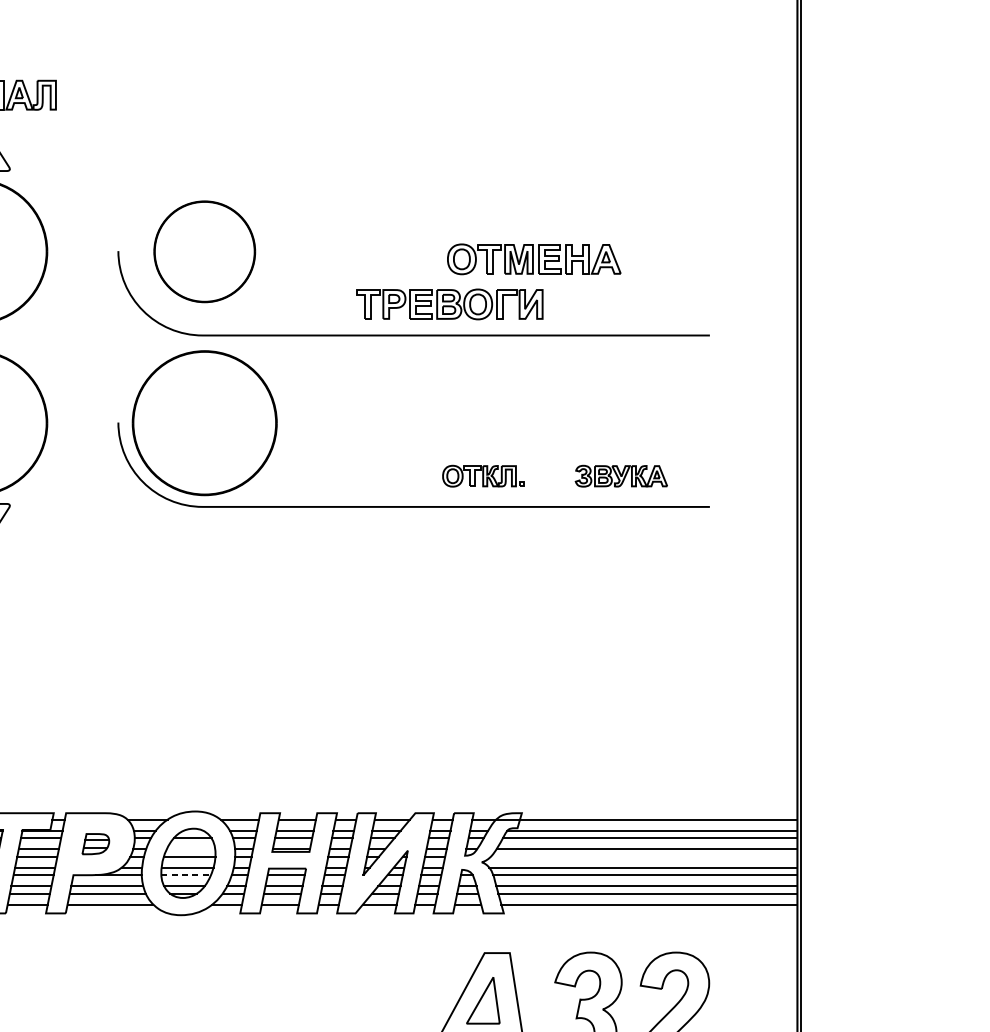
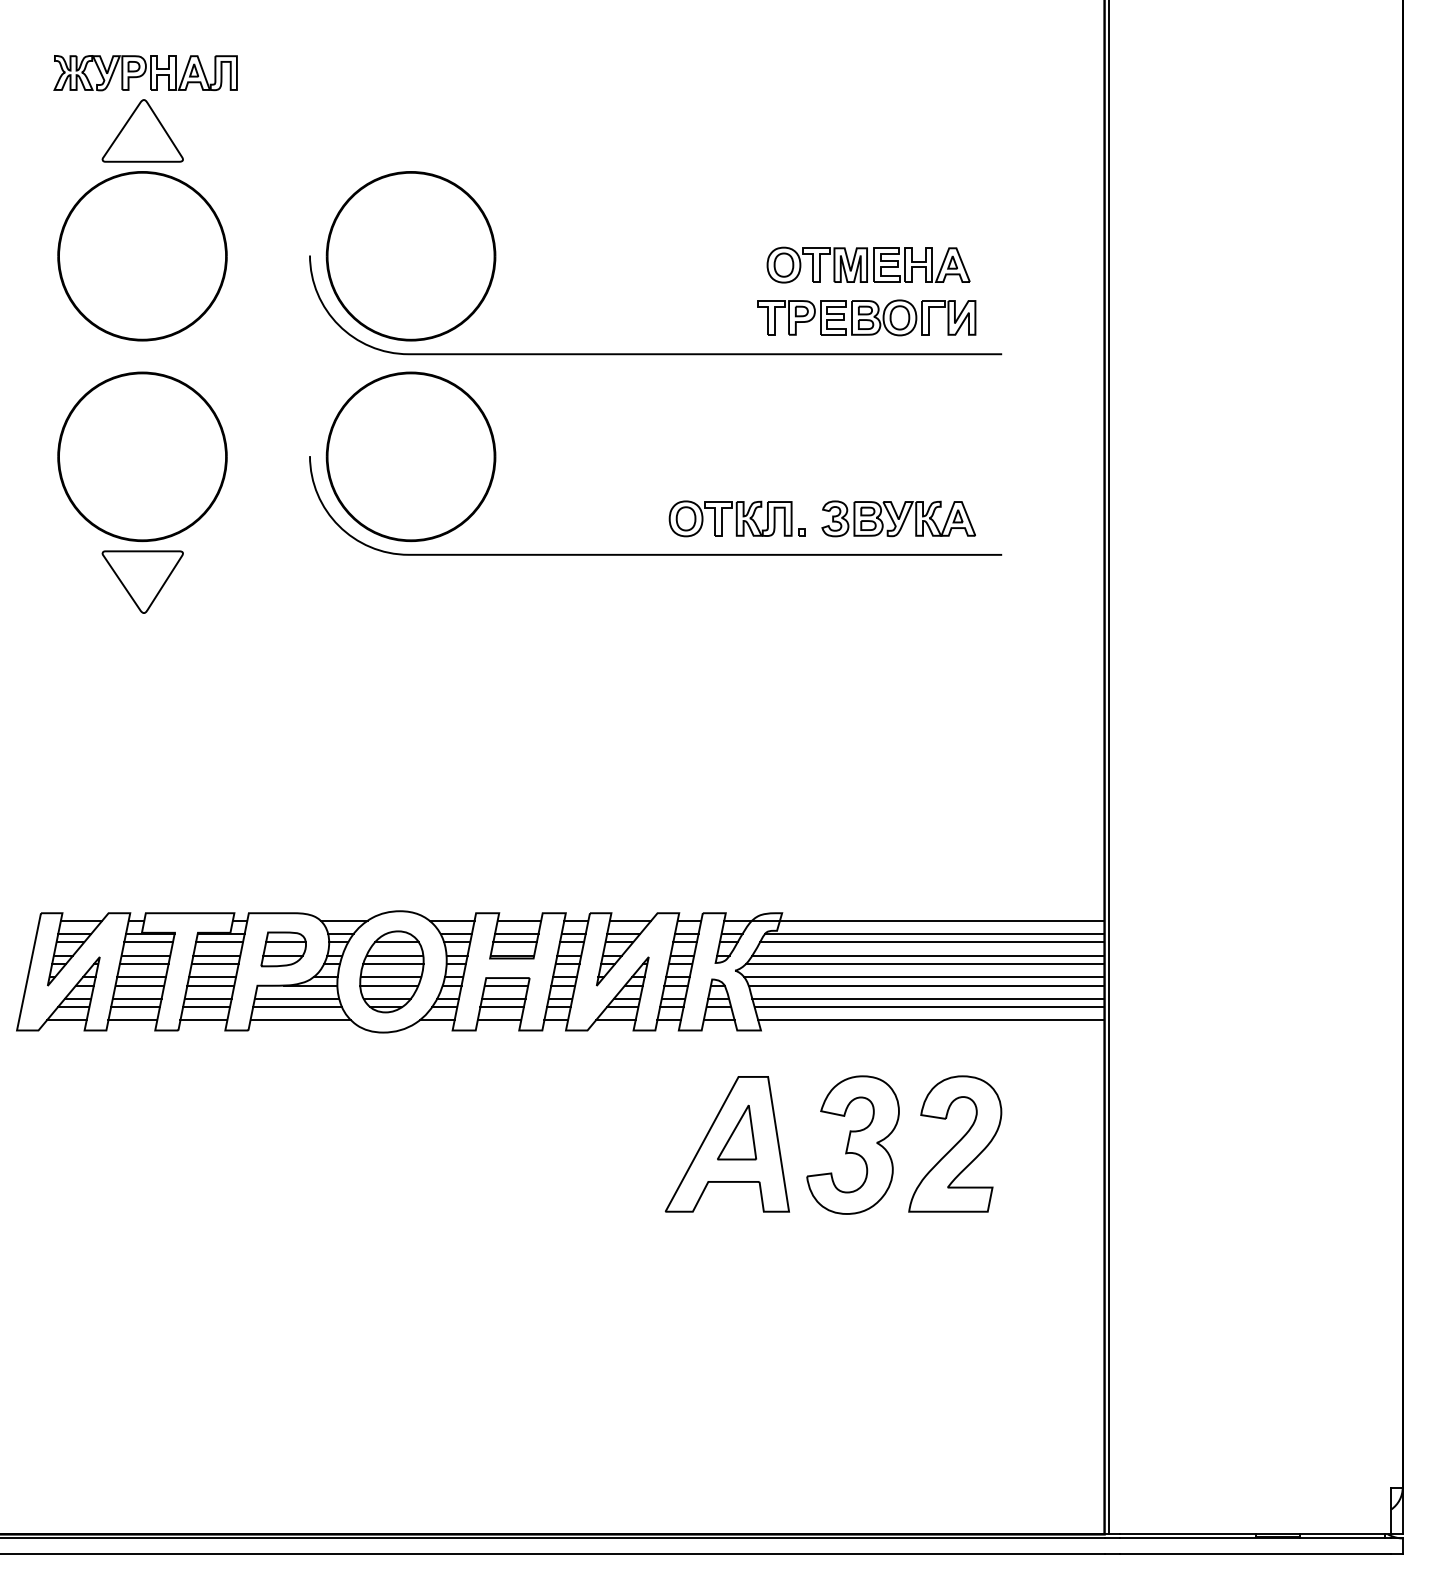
part: (204, 251) -> (410, 256), size x1.43
part: (534, 258) -> (868, 264), moved
part: (449, 304) -> (866, 317), moved
part: (482, 475) -> (736, 518), size x1.43
part: (621, 475) -> (898, 518), size x1.43
part: (95, 844) -> (283, 949), size x1.43
line: (190, 849) -> (394, 955), added
line: (643, 857) -> (924, 964), added
line: (186, 874) -> (389, 985), dashed -> solid

